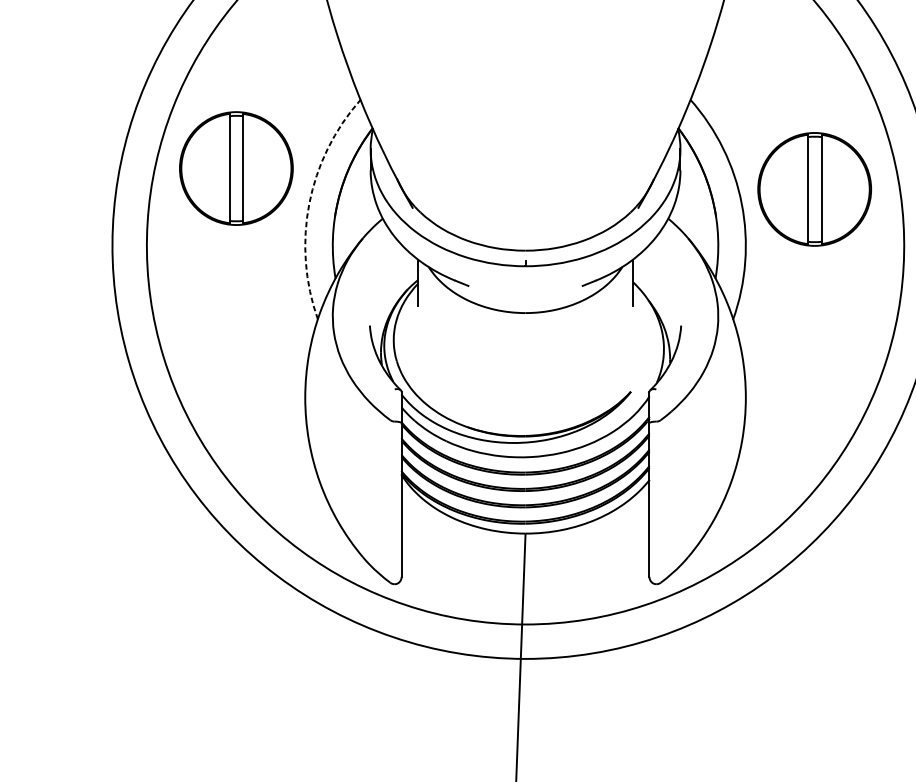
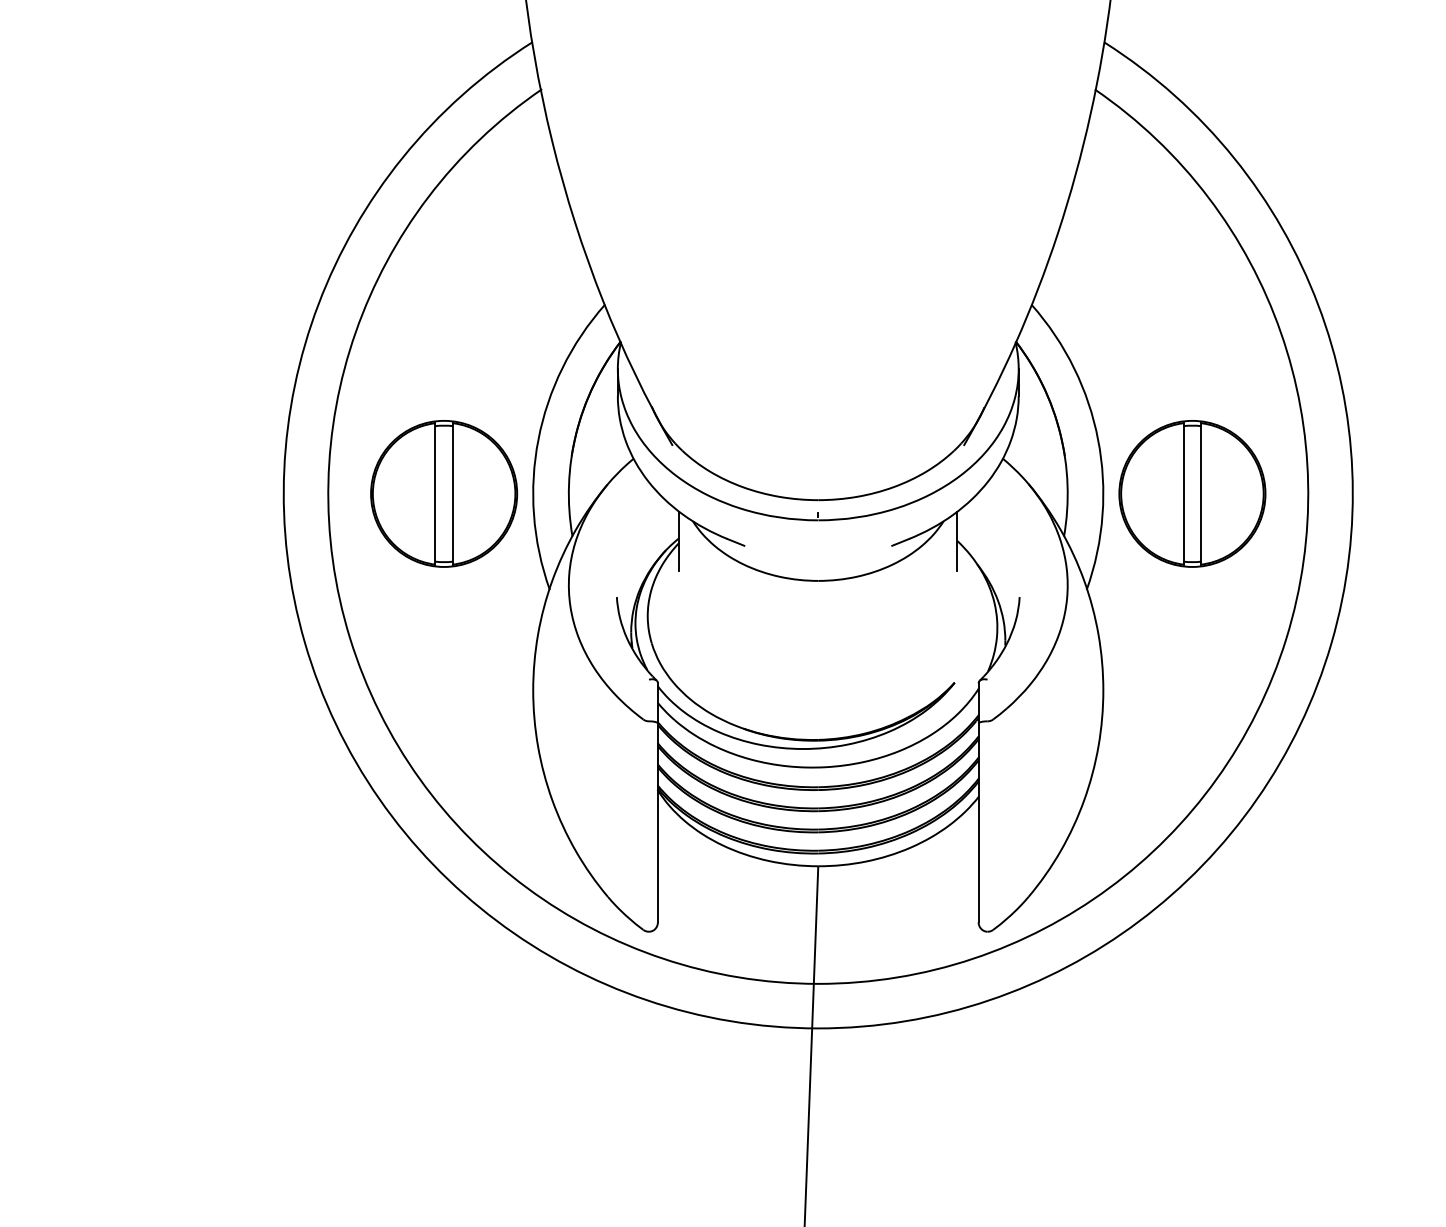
part: (236, 168) -> (444, 493), moved
part: (814, 189) -> (1192, 493), moved
arc: (309, 203) -> (538, 439), dashed -> solid

